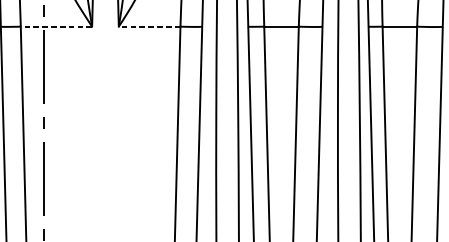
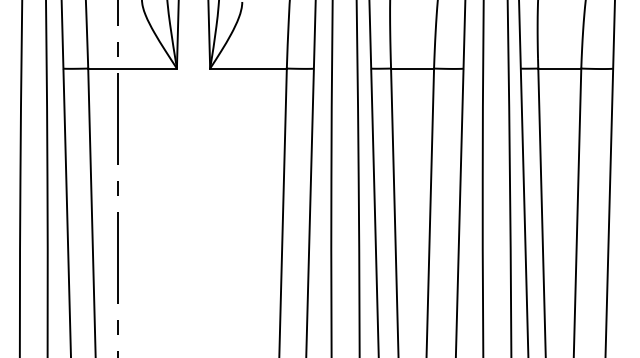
line: (56, 26) -> (132, 68), dashed -> solid
line: (149, 26) -> (248, 68), dashed -> solid

